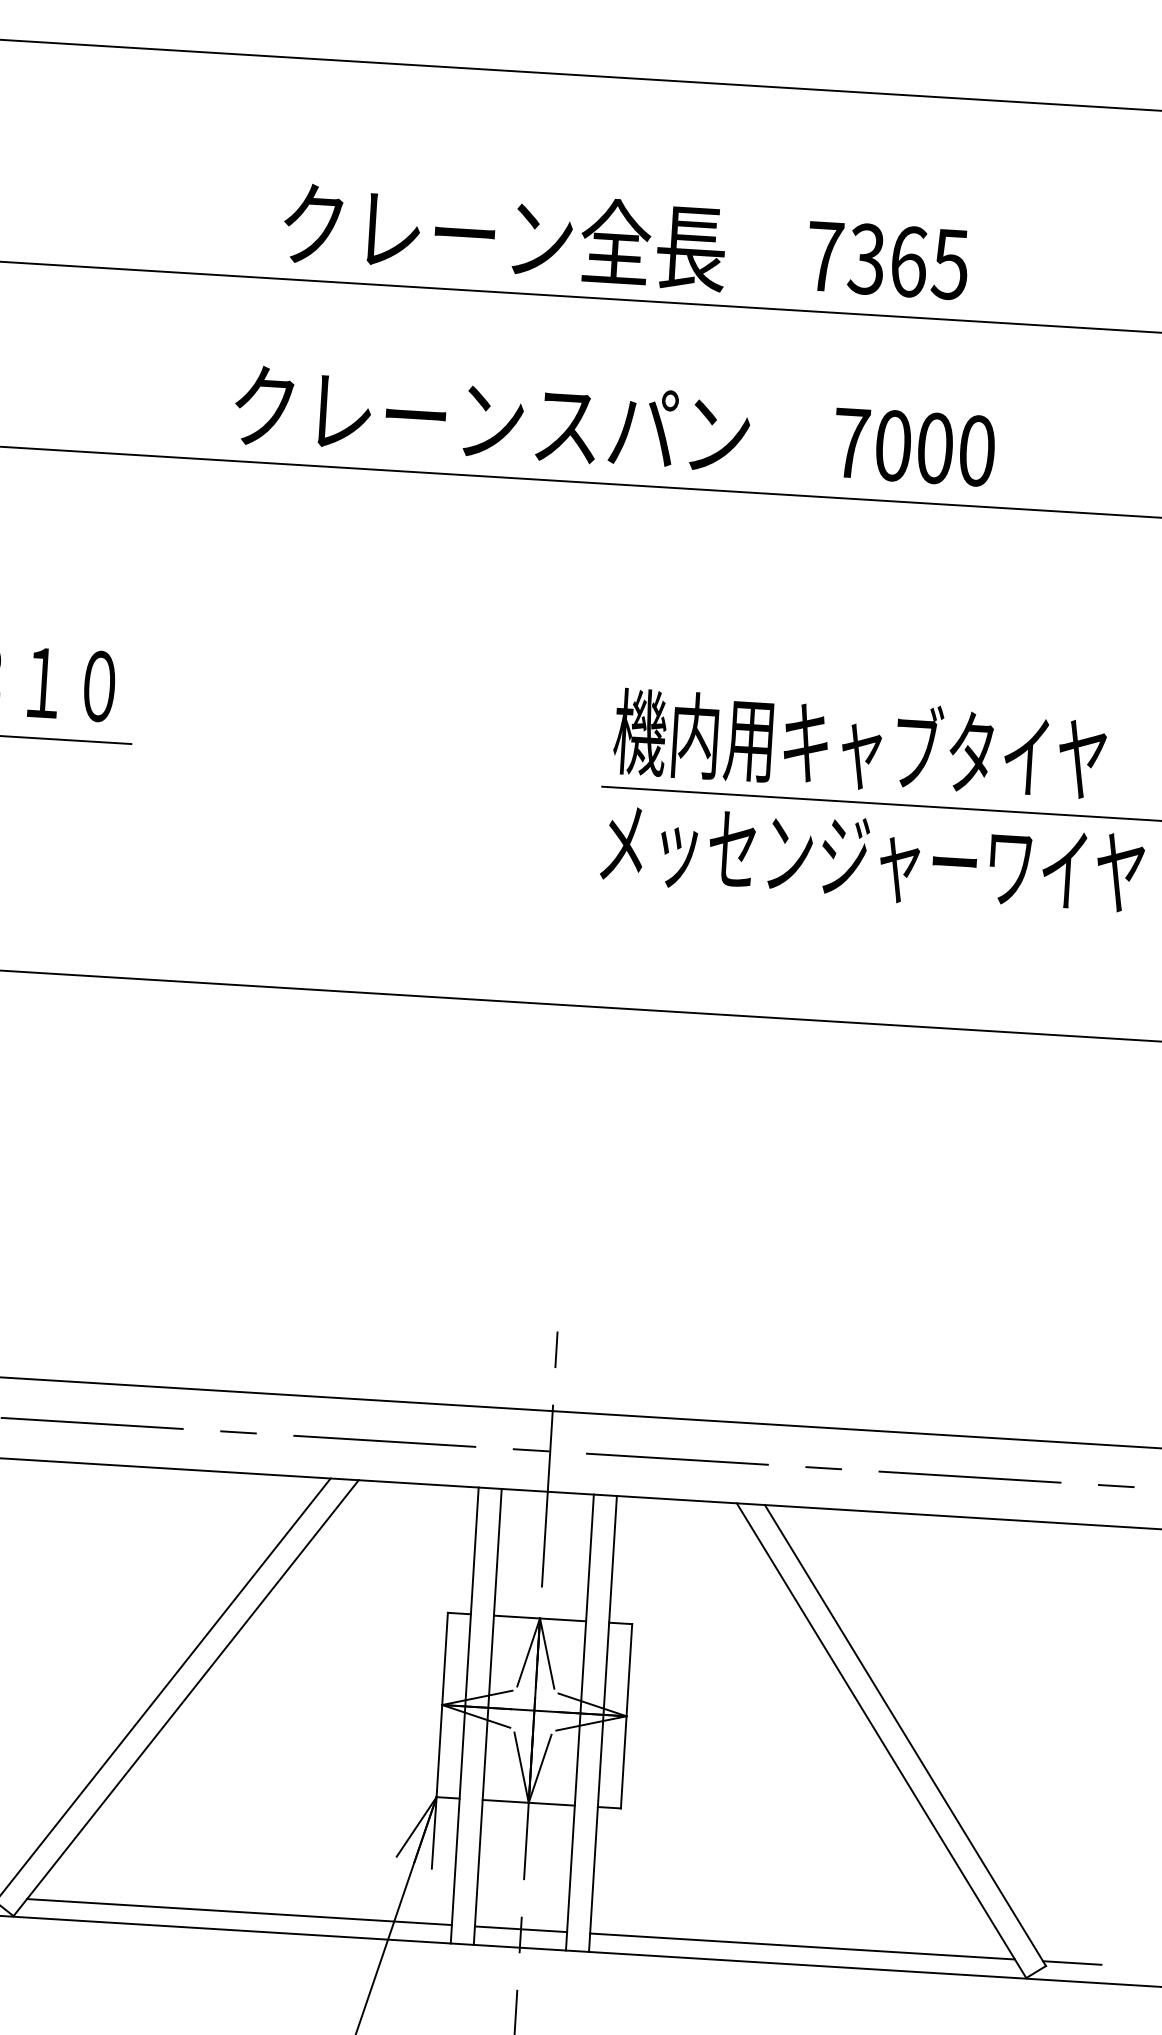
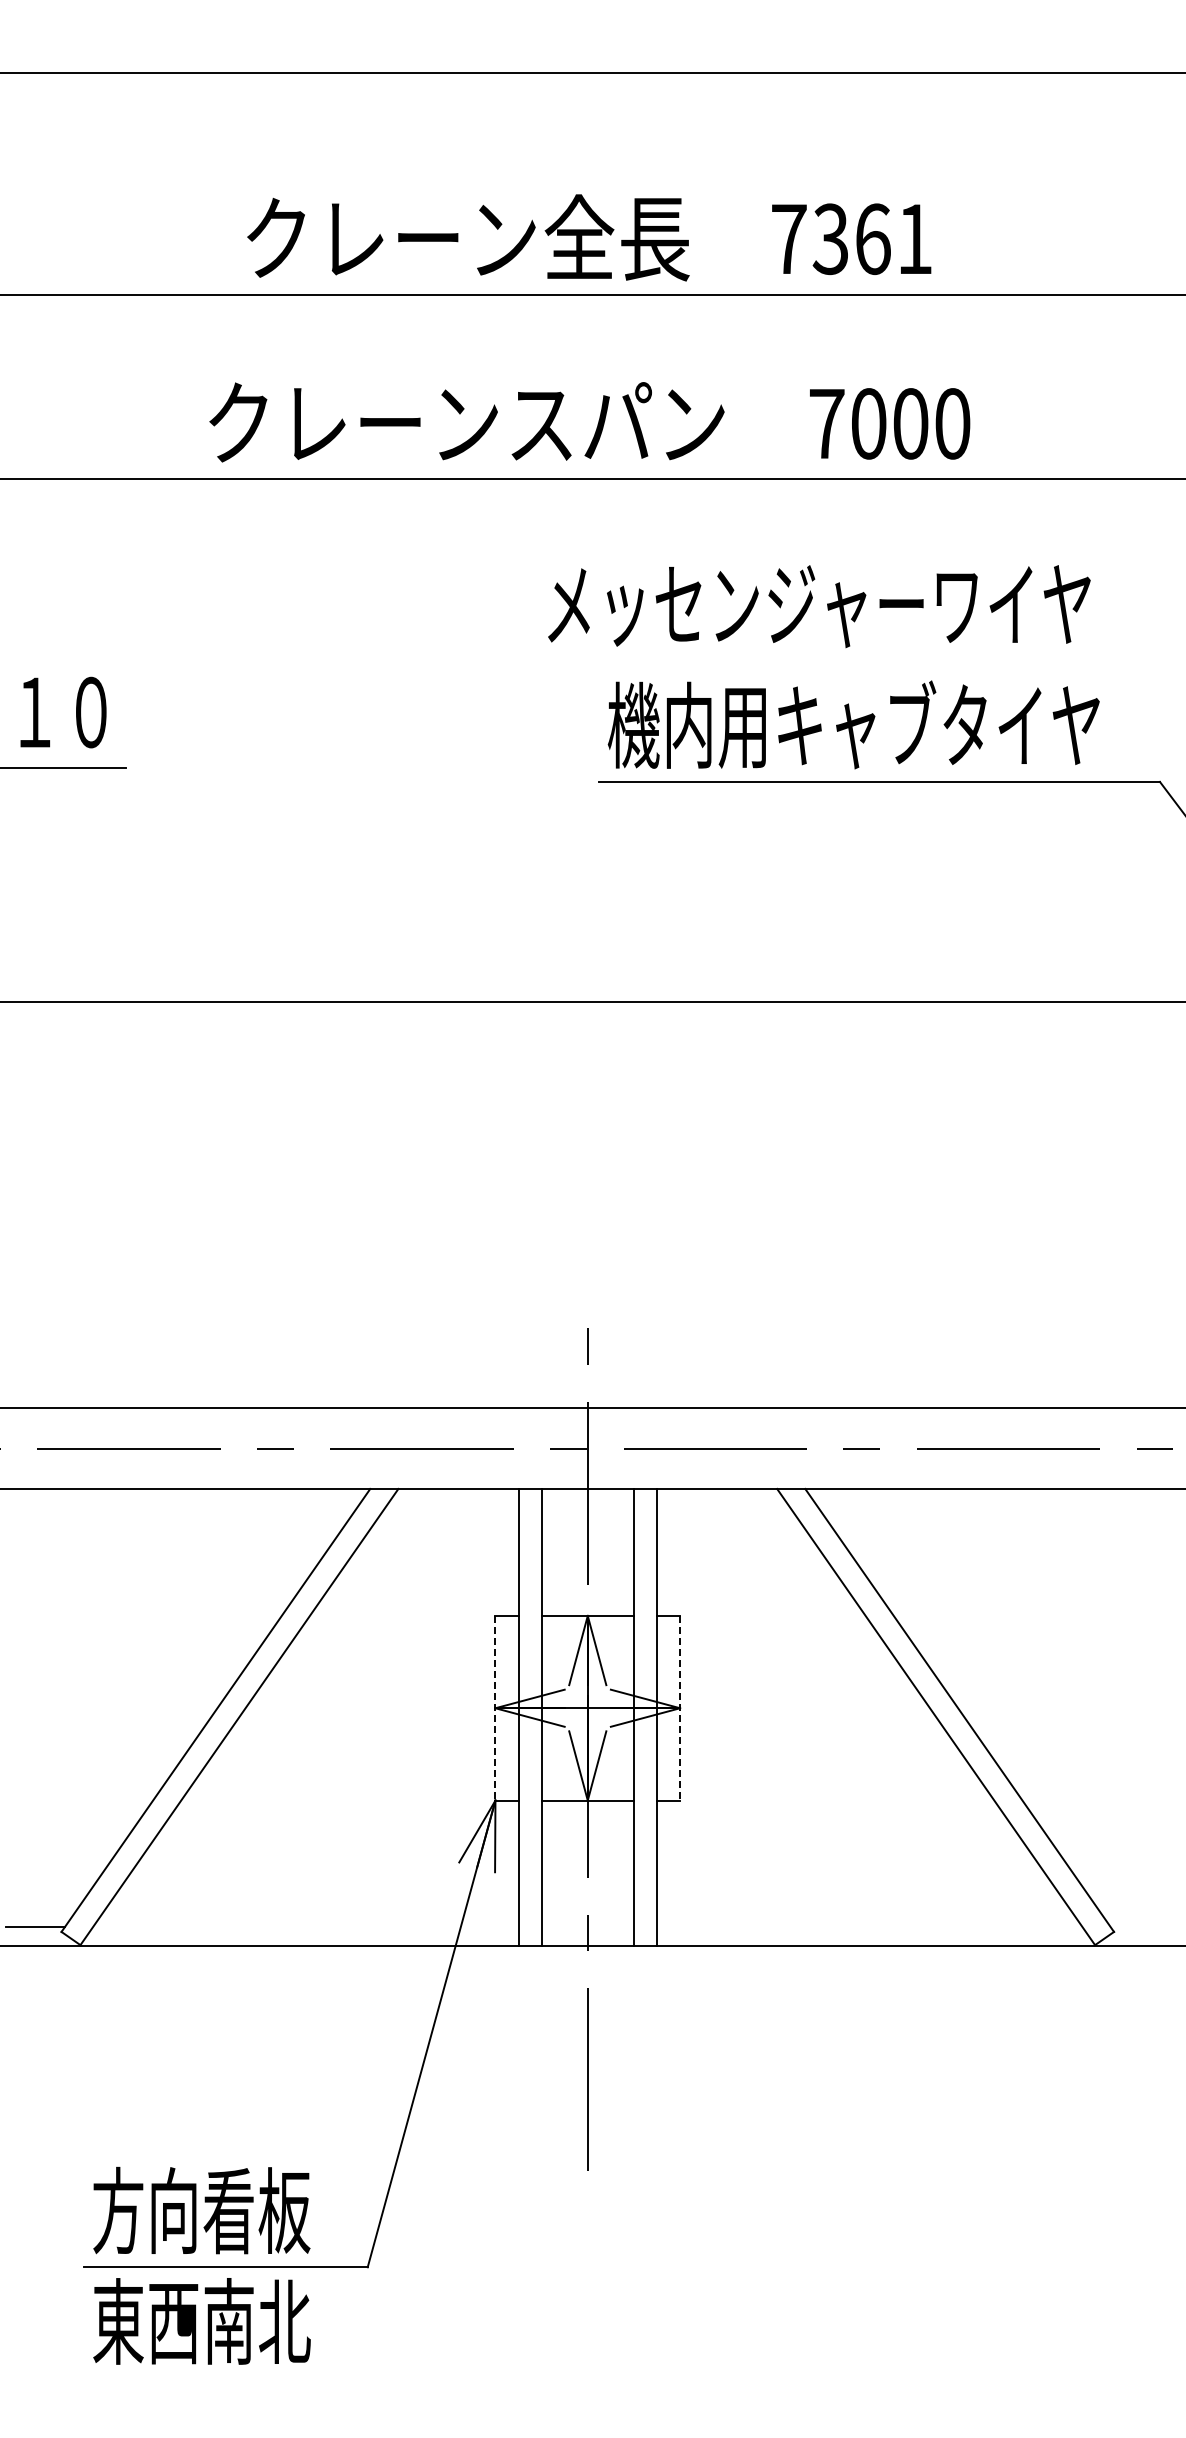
text: (950, 264) -> (914, 239), 7365 -> 7361
text: (872, 859) -> (819, 606), moved
line: (442, 1705) -> (495, 1708), solid -> dashed
line: (626, 1716) -> (680, 1708), solid -> dashed
line: (239, 1912) -> (305, 1927), removed
line: (520, 1929) -> (587, 1927), removed
line: (802, 1946) -> (869, 1927), removed
line: (1071, 1963) -> (1139, 1927), removed

